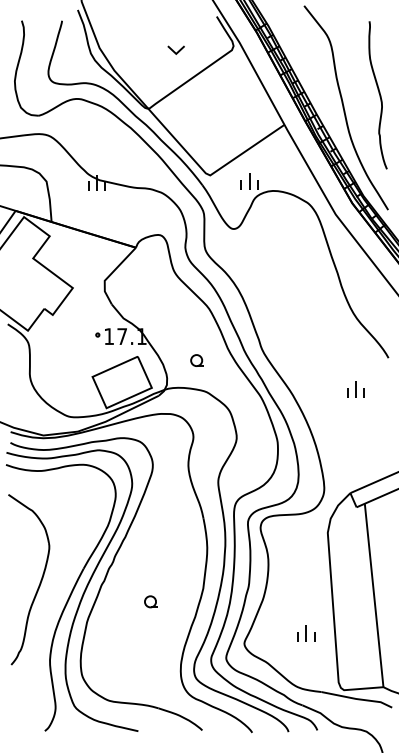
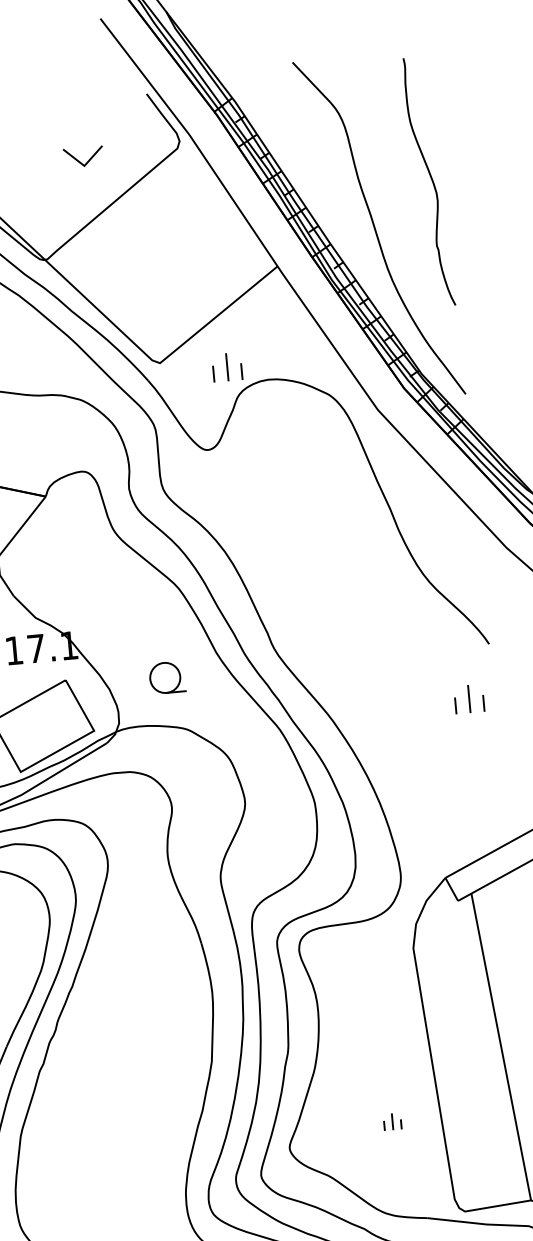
part: (175, 49) -> (82, 155), size x1.4
curve: (379, 95) -> (431, 181), moved
part: (196, 360) -> (165, 677), size x1.6
part: (355, 389) -> (468, 699), moved
part: (150, 601) -> (124, 1091), removed
part: (306, 633) -> (392, 1121), size x0.6

